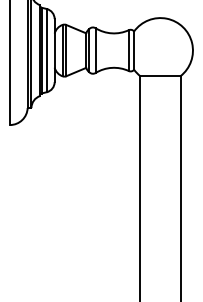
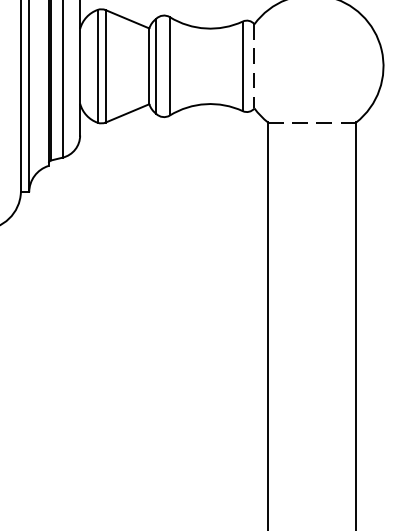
line: (134, 51) -> (255, 68), solid -> dashed
line: (160, 76) -> (312, 123), solid -> dashed

